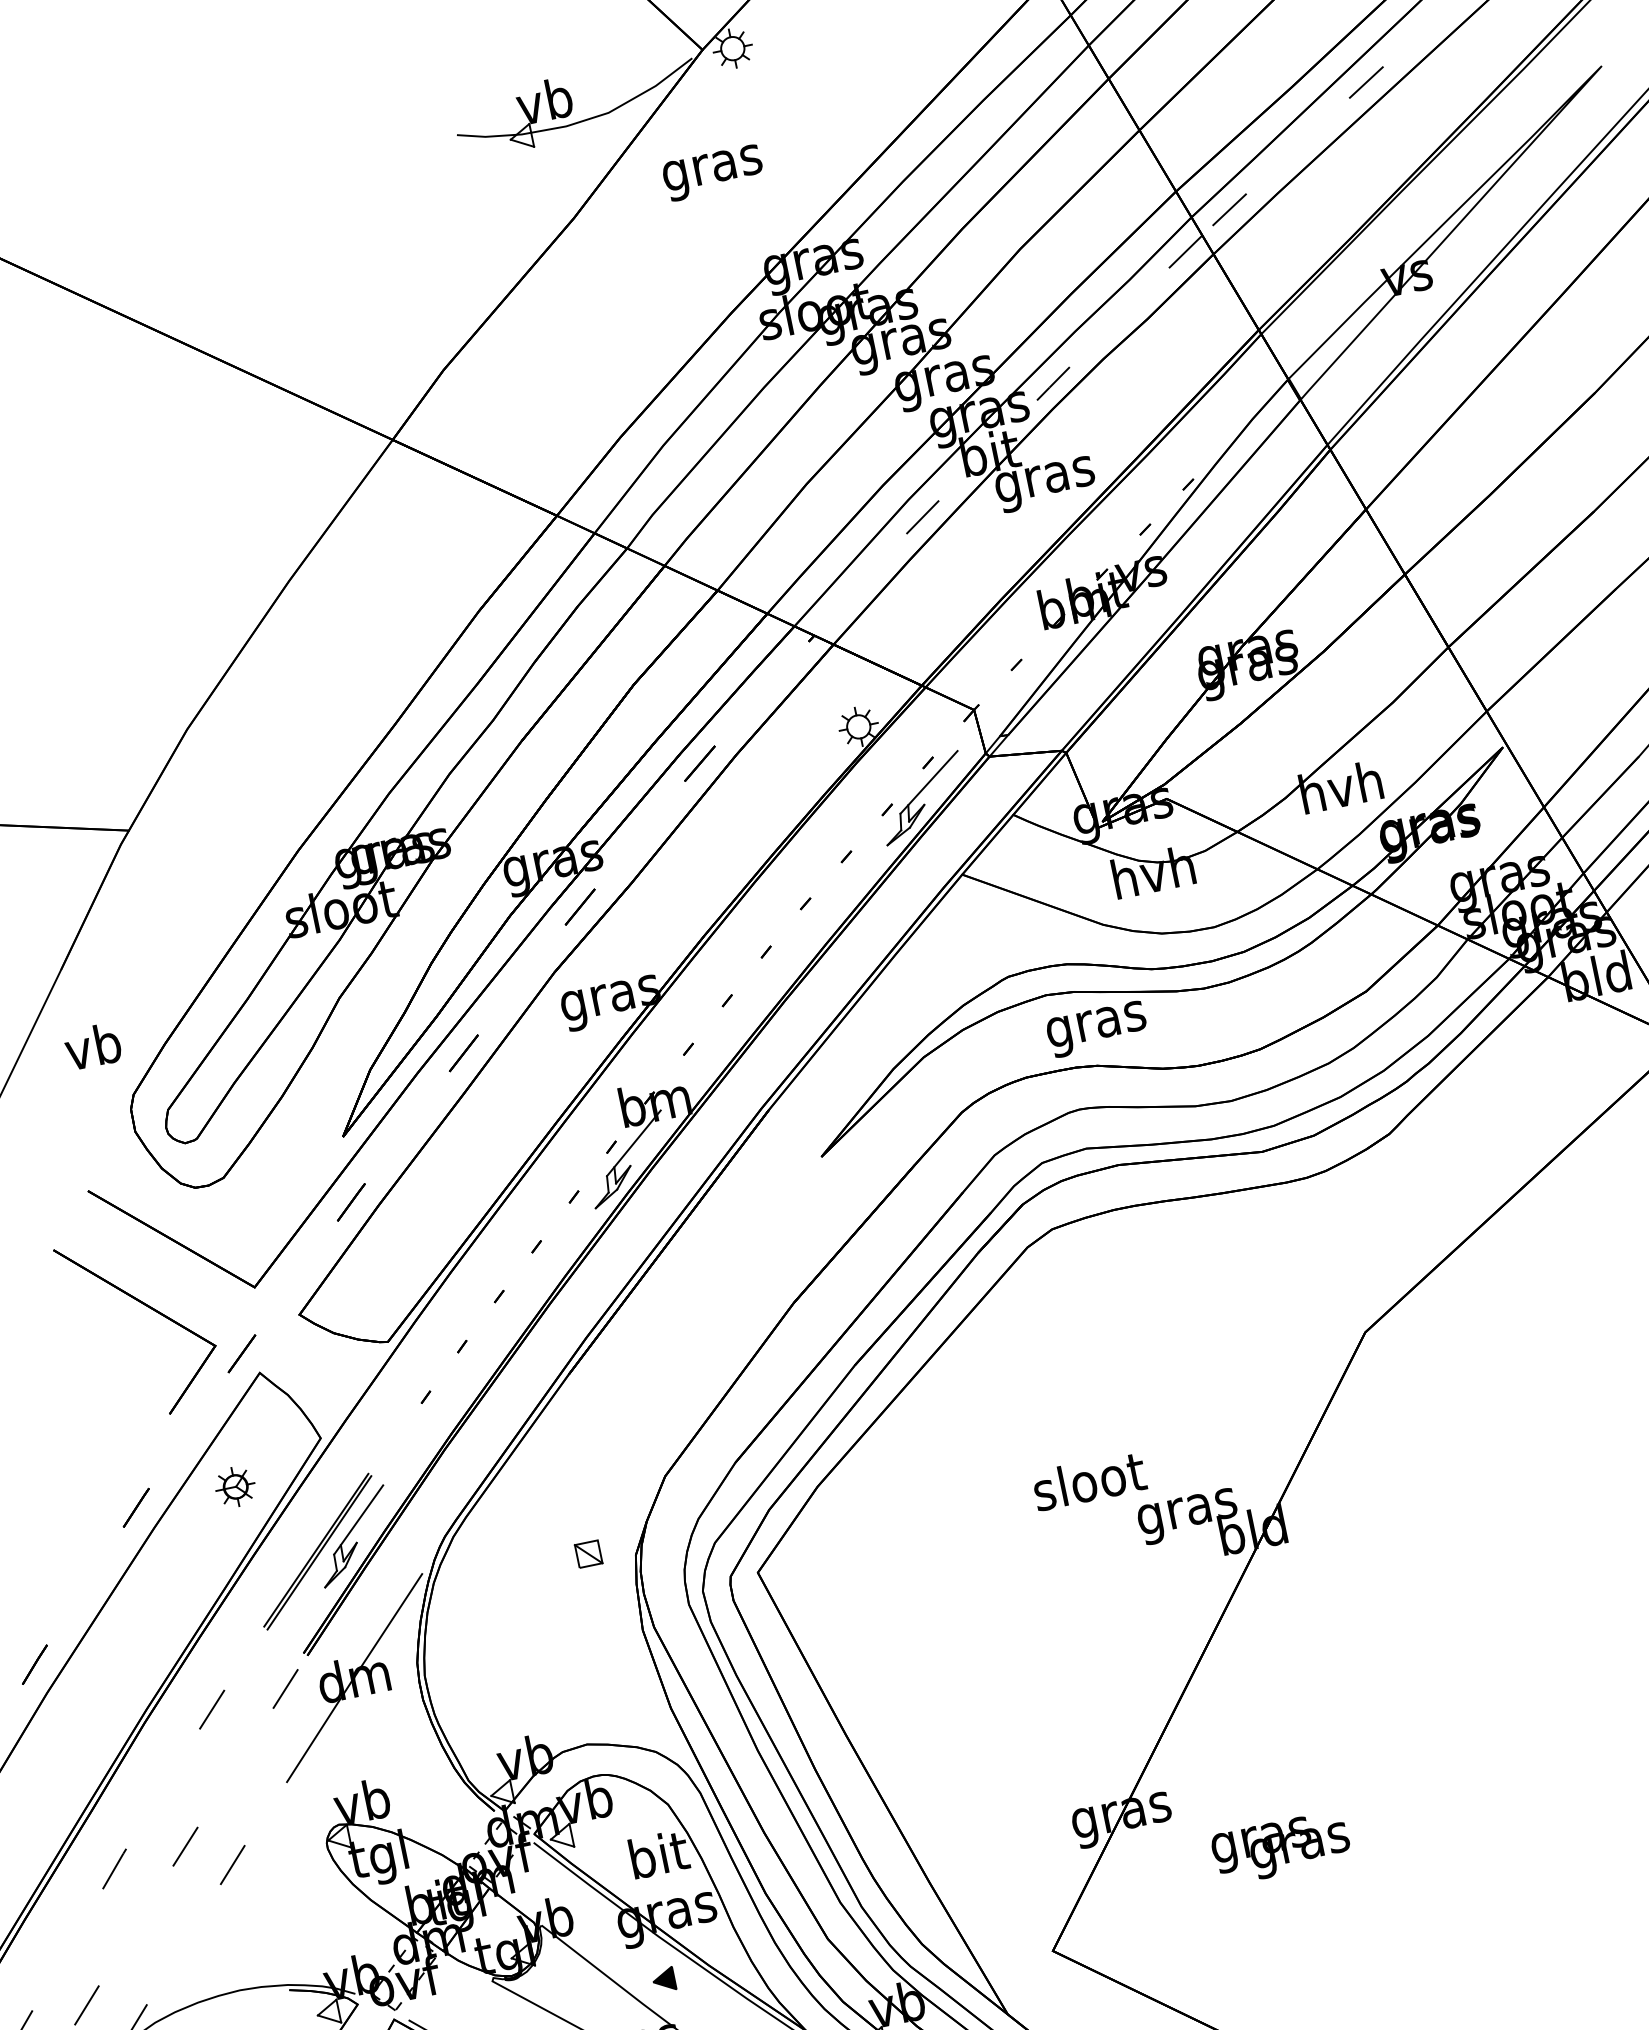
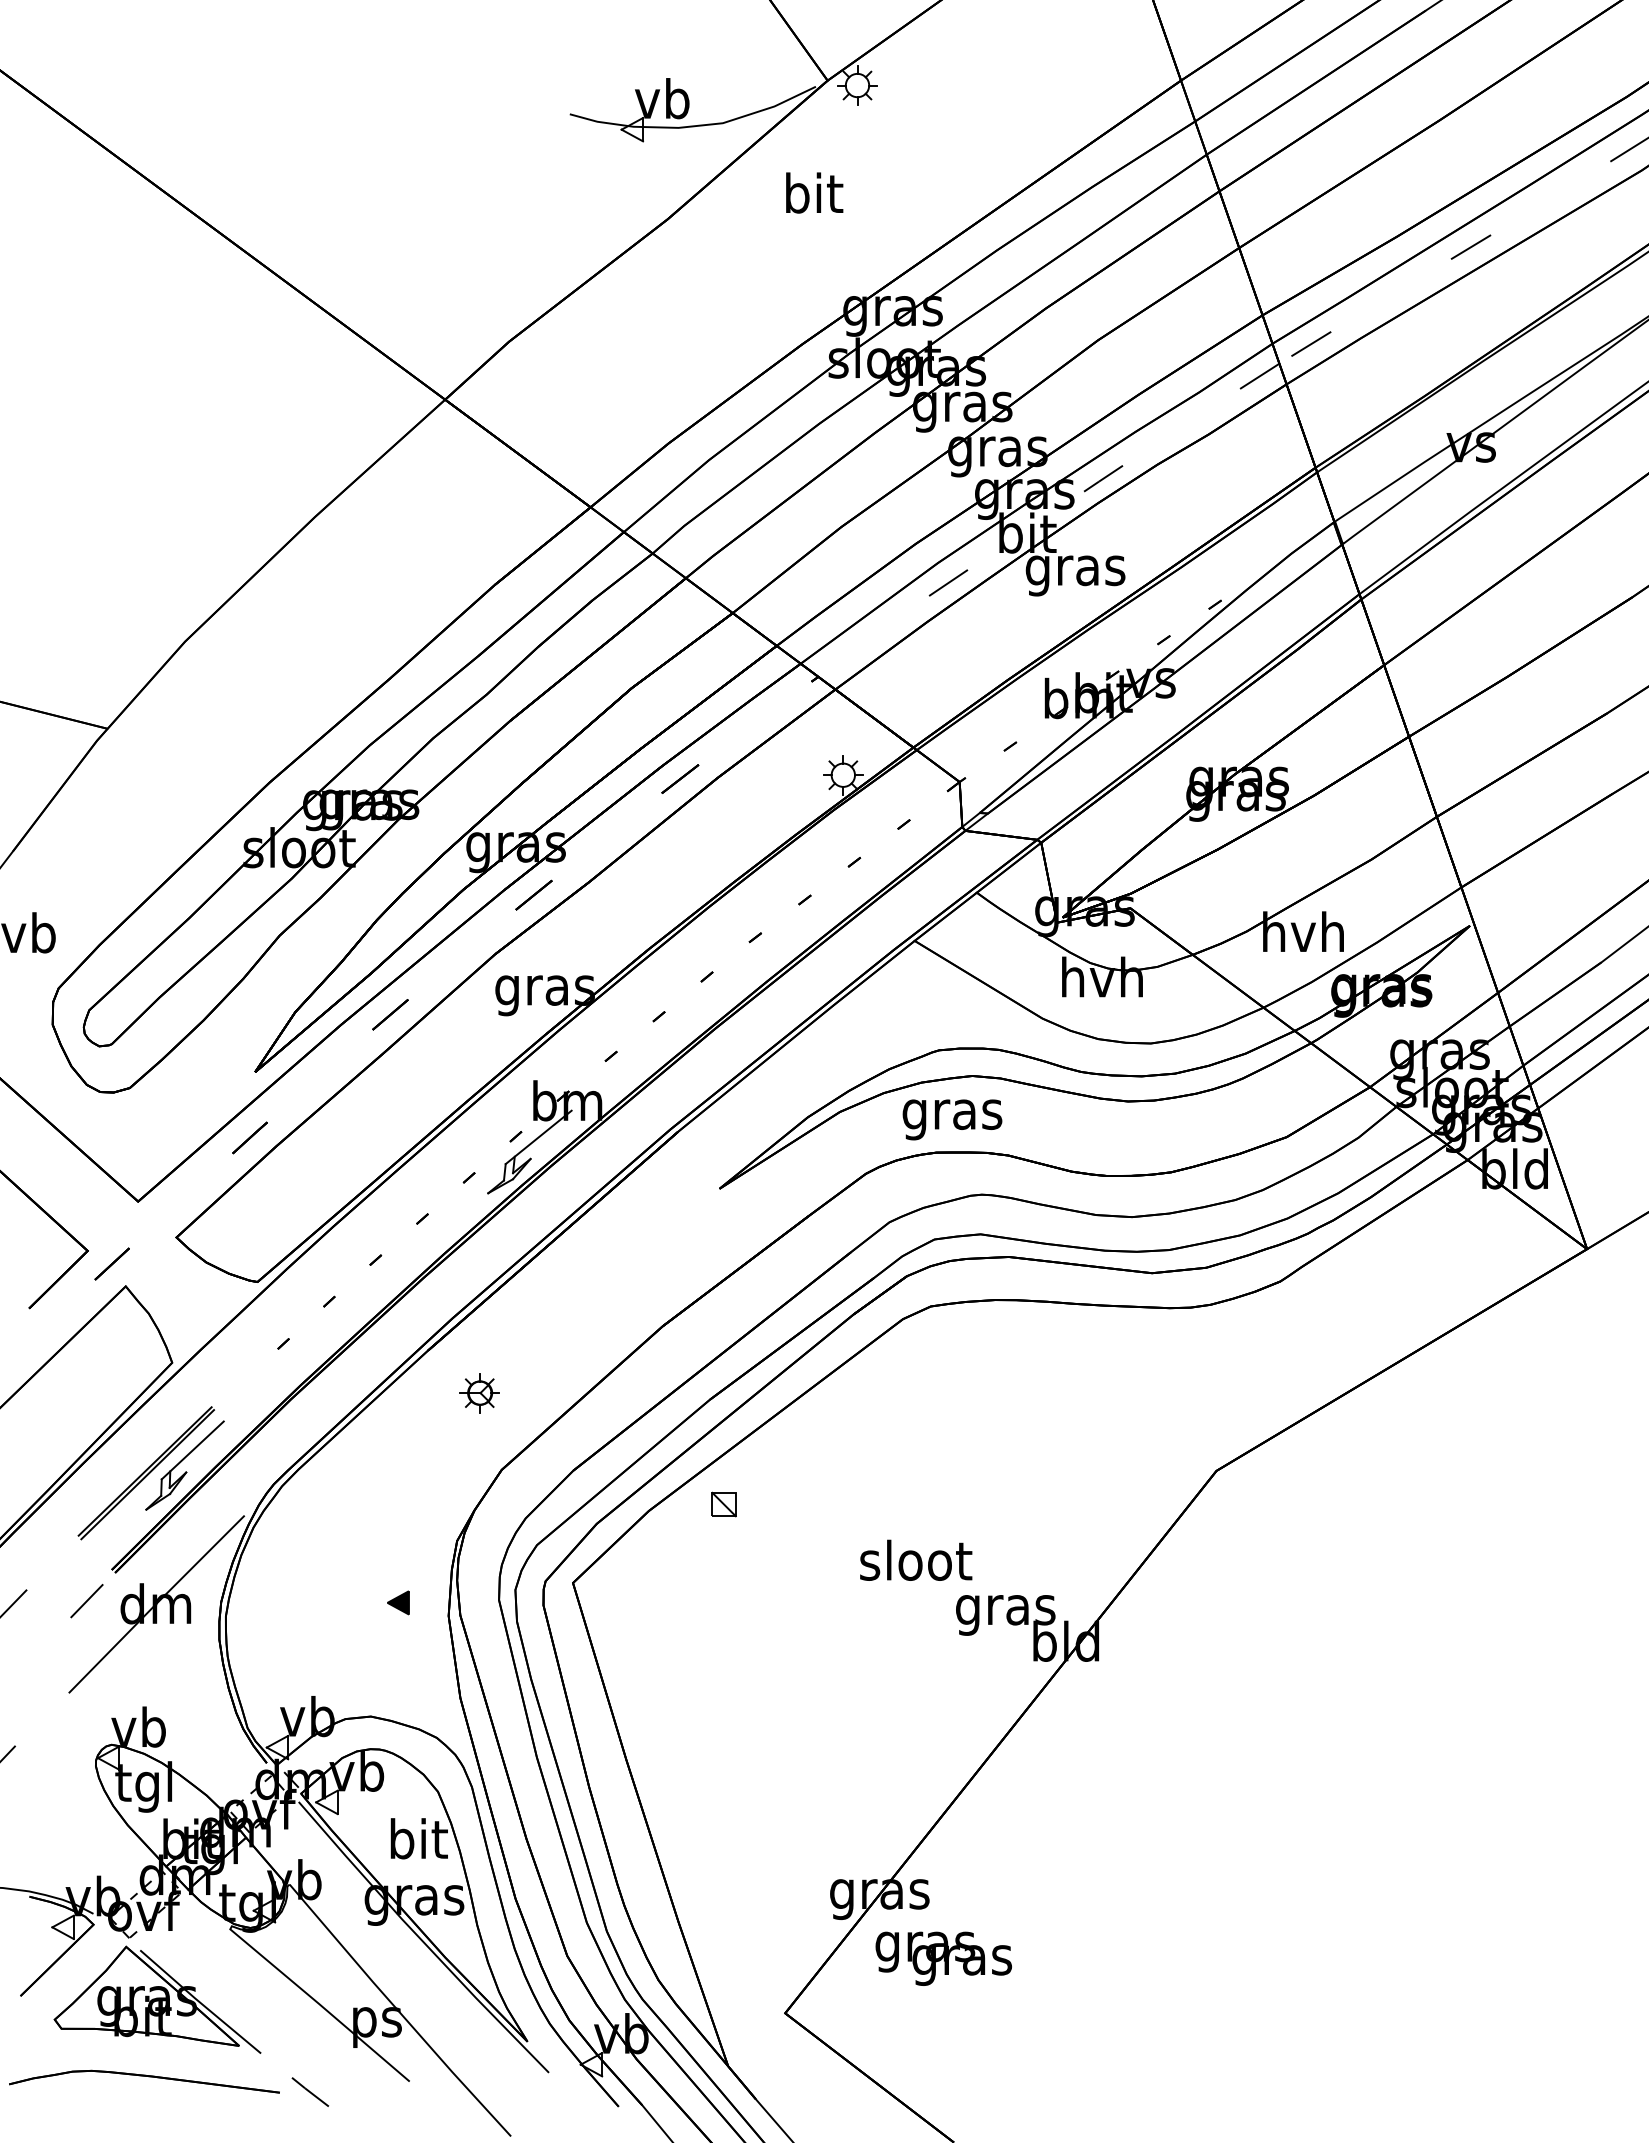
text: (711, 167) -> (812, 197), gras -> bit
part: (922, 797) -> (891, 857), removed
text: (1097, 1029) -> (952, 1119), moved
part: (235, 1487) -> (479, 1393), moved
part: (588, 1554) -> (723, 1504), moved
text: (1281, 1847) -> (943, 1958), moved
part: (663, 1979) -> (398, 1602), moved

